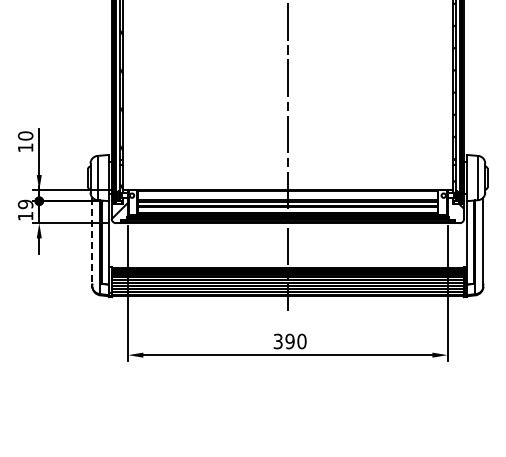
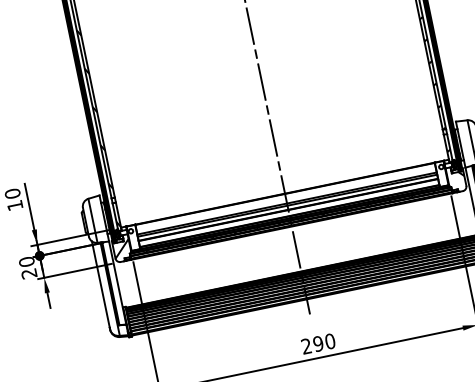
text: (25, 209) -> (27, 267), 19 -> 20
line: (92, 240) -> (100, 284), dashed -> solid
text: (277, 341) -> (305, 346), 390 -> 290

